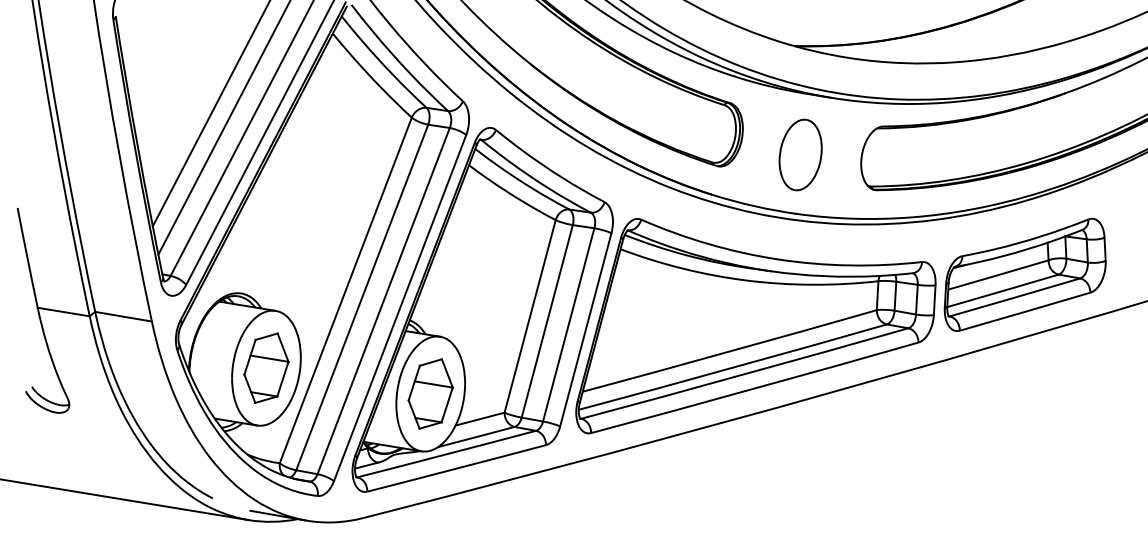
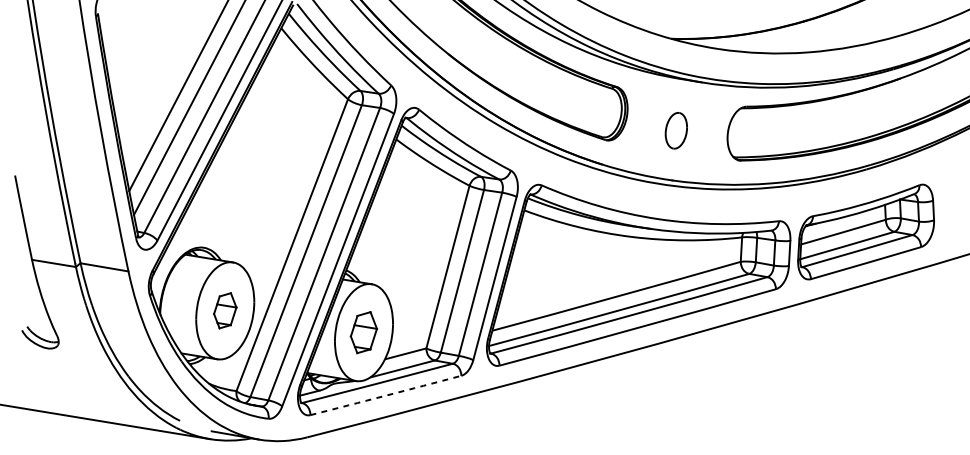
part: (800, 154) -> (676, 130), size x0.6
part: (266, 367) -> (225, 310), size x0.6
part: (430, 393) -> (363, 332), size x0.7
arc: (456, 468) -> (385, 395), solid -> dashed

